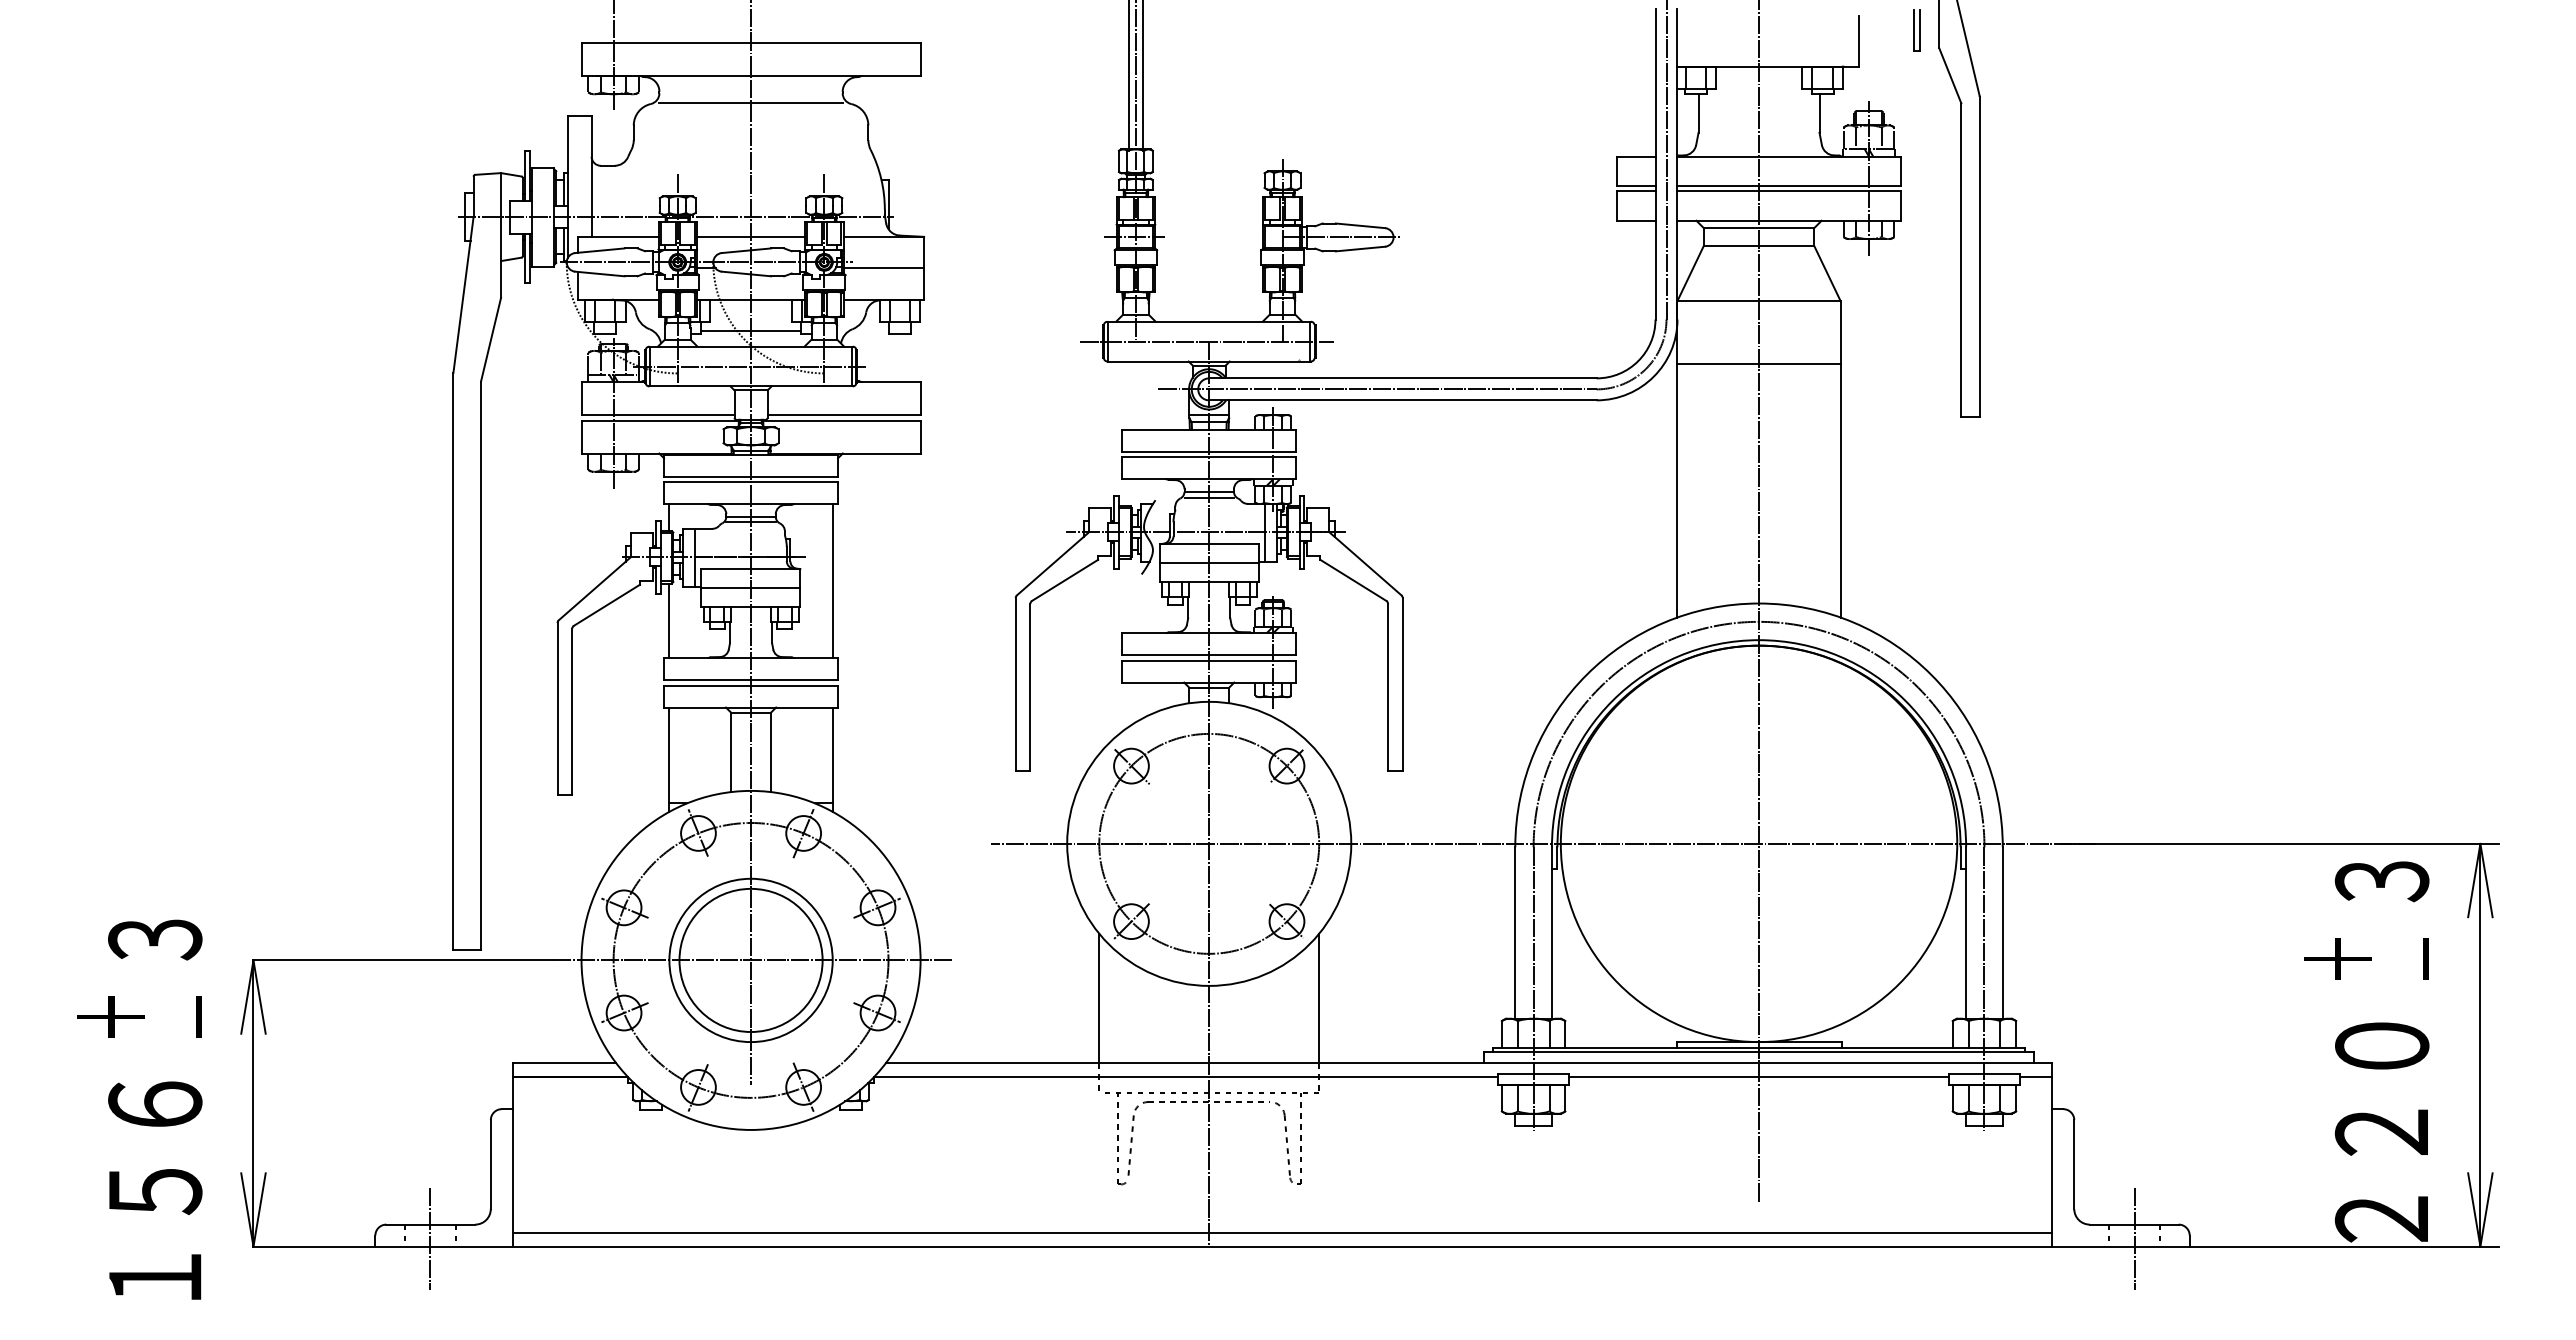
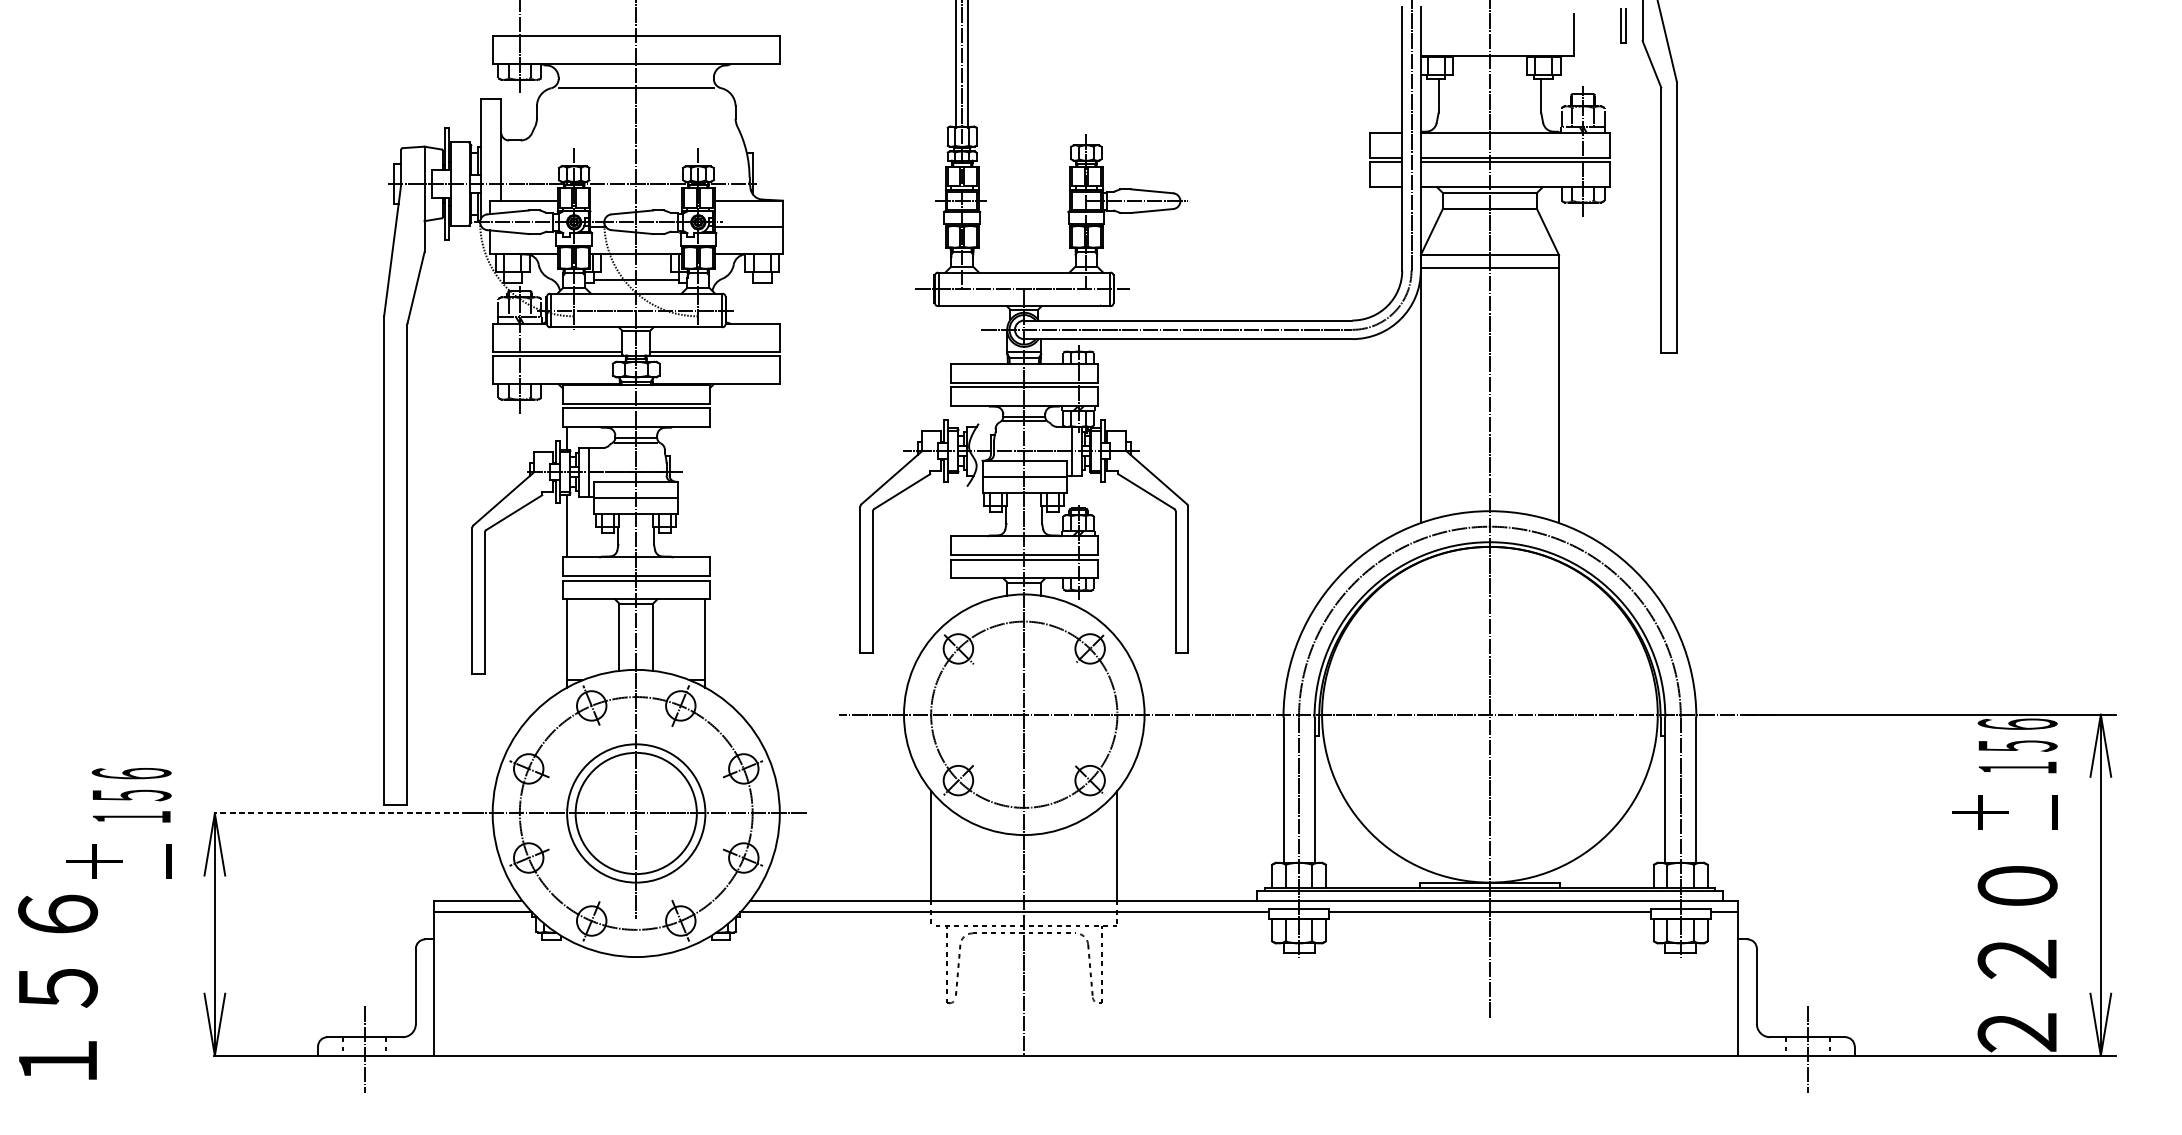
line: (751, 236) -> (636, 200), removed
line: (1758, 363) -> (1489, 268), moved
line: (832, 581) -> (705, 492), removed
text: (2381, 880) -> (2017, 745), ３ -> １５６
text: (155, 938) -> (131, 794), ３ -> １５６
line: (402, 960) -> (341, 813), solid -> dashed
text: (155, 1190) -> (58, 987), moved
line: (1282, 1232) -> (1086, 1043), removed

